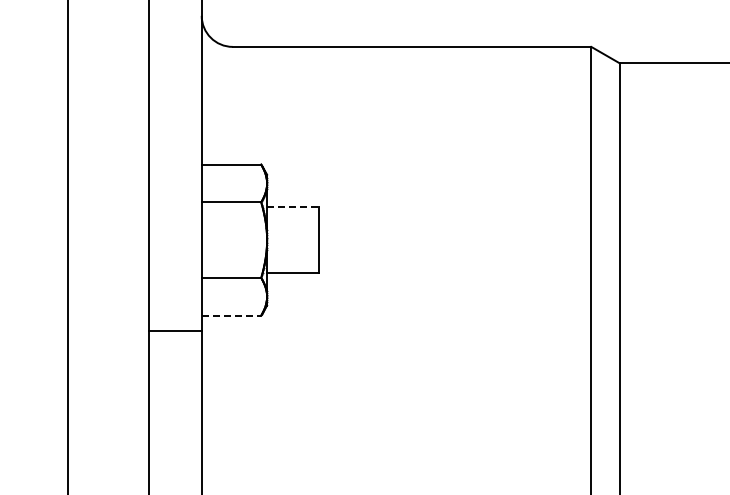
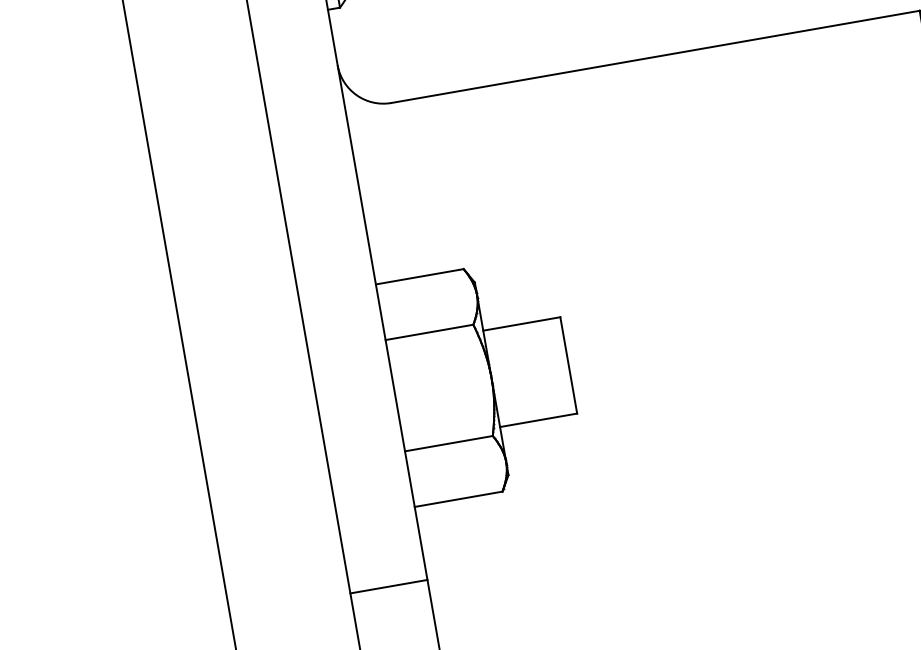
line: (293, 207) -> (522, 324), dashed -> solid
line: (231, 315) -> (458, 499), dashed -> solid
line: (175, 331) -> (388, 587), moved

